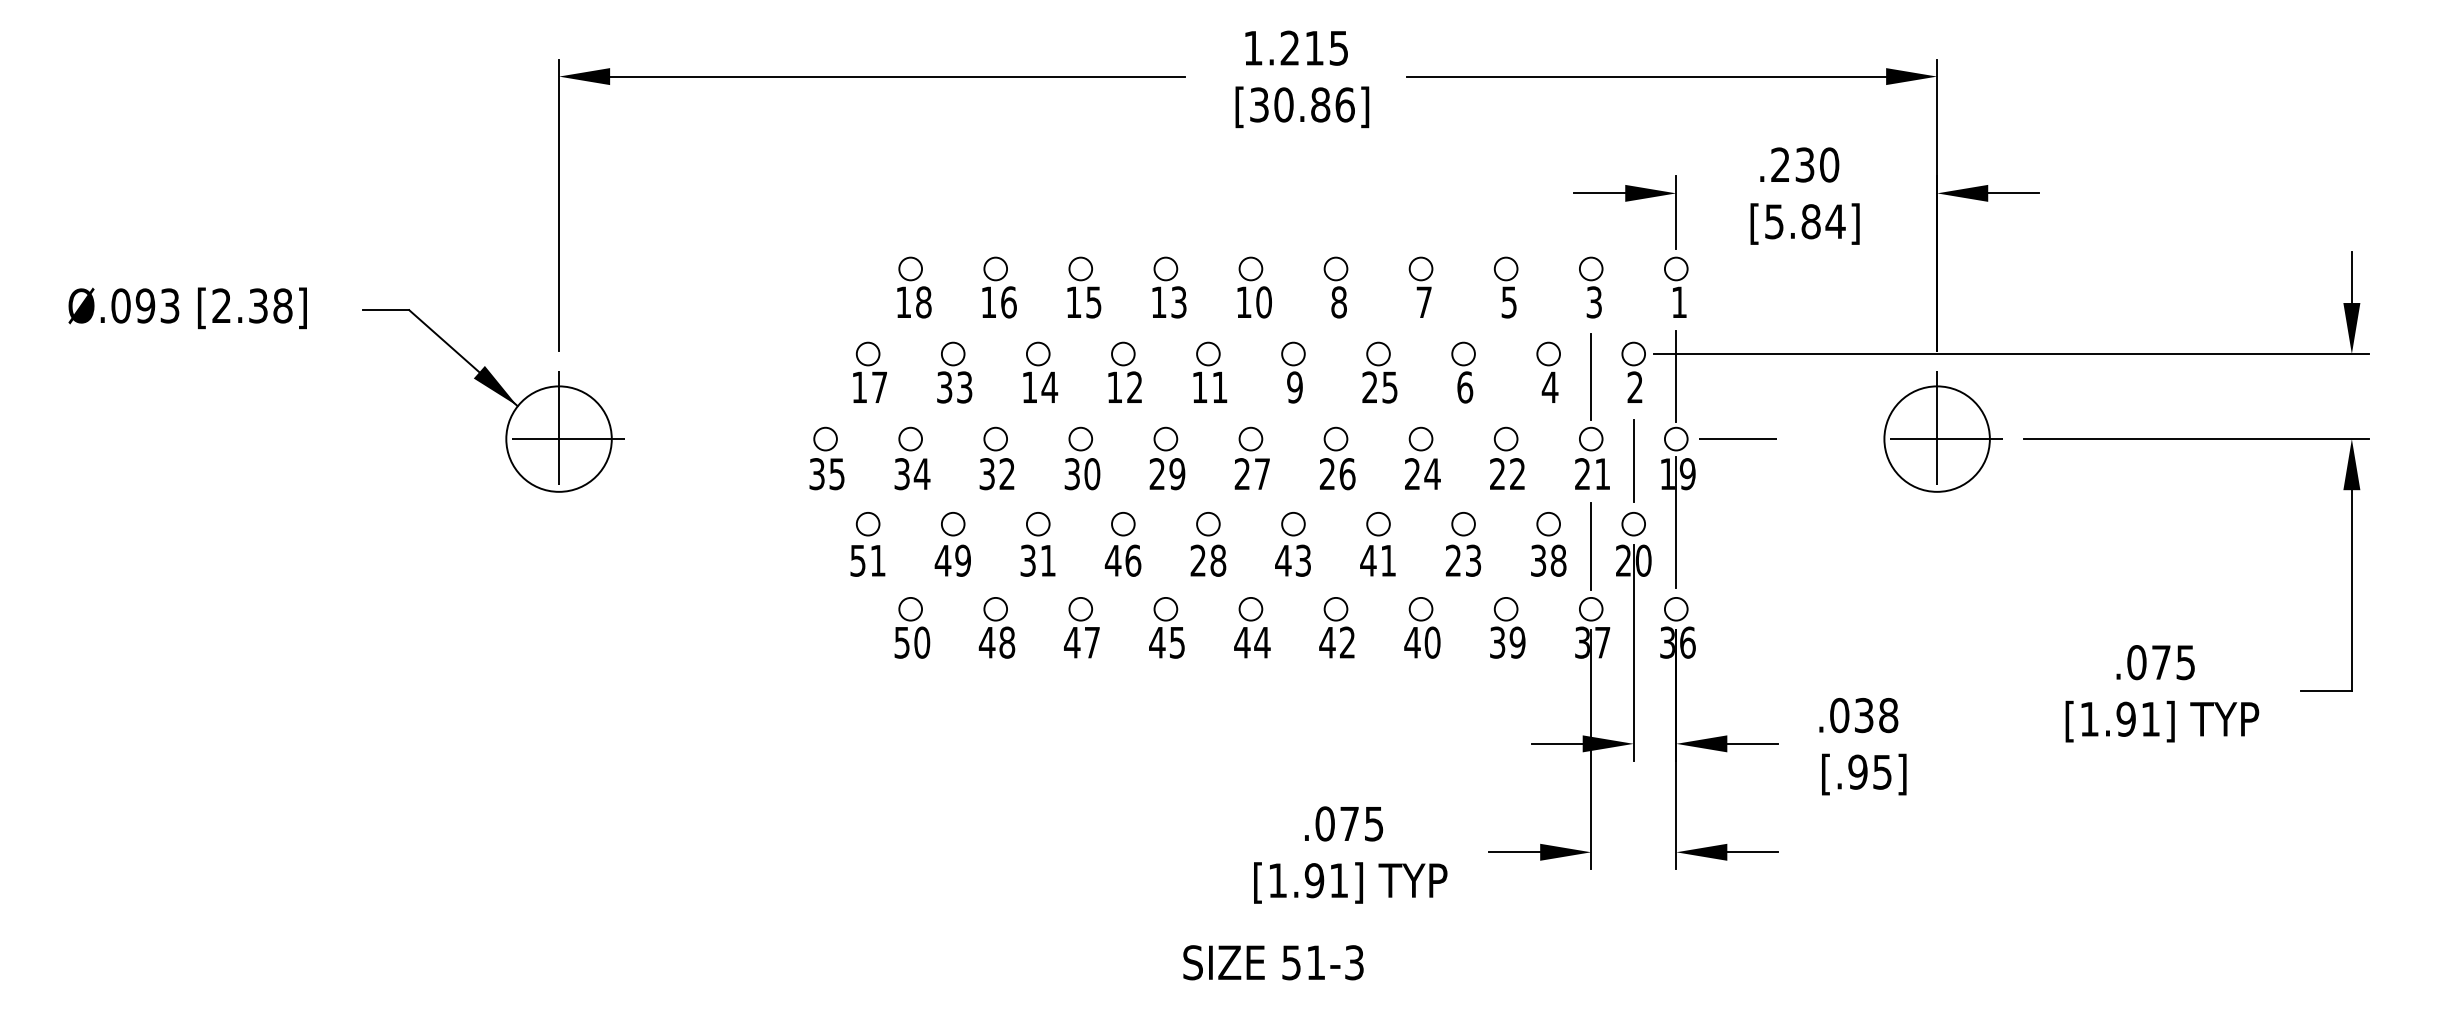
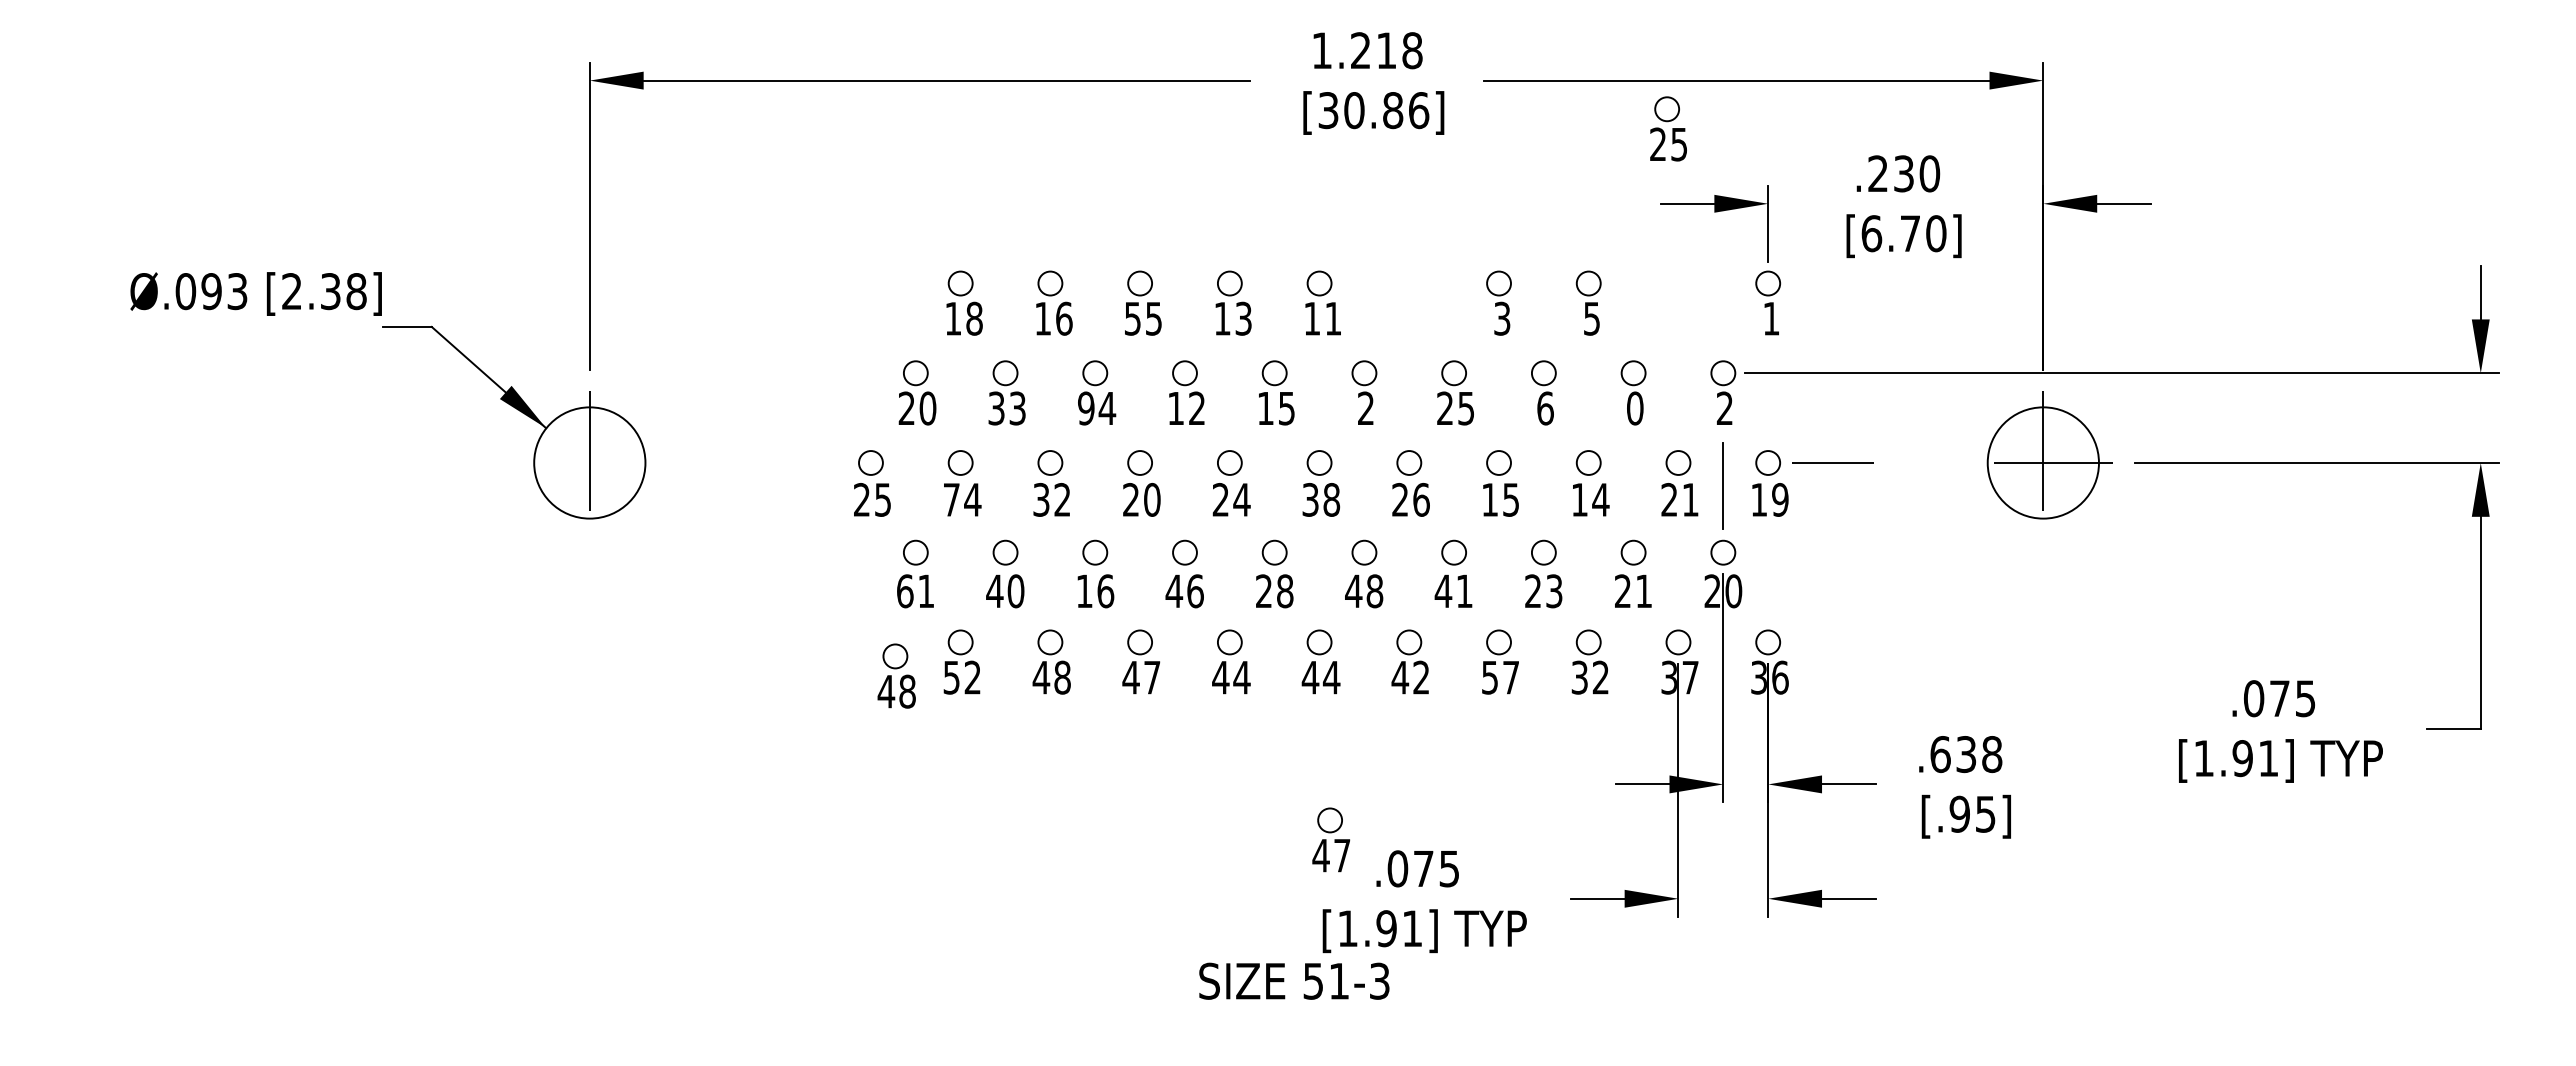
text: (1339, 48) -> (1412, 50), 1.215 -> 1.218
part: (1581, 121) -> (1668, 128), added
text: (1804, 221) -> (1903, 233), [5.84] -> [6.70]
part: (1336, 286) -> (1409, 302), removed
part: (1591, 286) -> (1678, 302), removed
text: (1073, 302) -> (1132, 318), 15 -> 55
text: (1264, 302) -> (1333, 318), 10 -> 11
text: (1424, 302) -> (1502, 318), 7 -> 3
text: (187, 307) -> (255, 293), moved
line: (1676, 376) -> (1768, 396), removed
line: (1591, 377) -> (1678, 397), removed
text: (869, 387) -> (917, 408), 17 -> 20
text: (1029, 387) -> (1086, 408), 14 -> 94
text: (1219, 387) -> (1286, 408), 11 -> 15
text: (1294, 387) -> (1365, 408), 9 -> 2
text: (1549, 387) -> (1634, 408), 4 -> 0
line: (558, 439) -> (589, 463), removed
text: (816, 473) -> (861, 499), 35 -> 25
text: (901, 473) -> (951, 499), 34 -> 74
text: (1072, 473) -> (1131, 499), 30 -> 20
text: (1176, 473) -> (1241, 499), 29 -> 24
text: (1252, 473) -> (1321, 499), 27 -> 38
text: (1422, 473) -> (1500, 499), 24 -> 15
text: (1507, 473) -> (1590, 499), 22 -> 14
line: (1676, 522) -> (1768, 550), removed
line: (1591, 545) -> (1678, 575), removed
text: (858, 560) -> (905, 591), 51 -> 61
text: (962, 560) -> (1015, 591), 49 -> 40
text: (1038, 560) -> (1095, 591), 31 -> 16
text: (1303, 560) -> (1374, 591), 43 -> 48
text: (1548, 560) -> (1633, 591), 38 -> 21
part: (849, 640) -> (896, 675), added
text: (921, 642) -> (972, 677), 50 -> 52
text: (1176, 642) -> (1241, 677), 45 -> 44
text: (1422, 642) -> (1500, 677), 40 -> 57
text: (1517, 642) -> (1600, 677), 39 -> 32
text: (1839, 715) -> (1940, 754), .038 -> .638
part: (1262, 796) -> (1331, 839), added
text: (1273, 962) -> (1294, 980), moved

